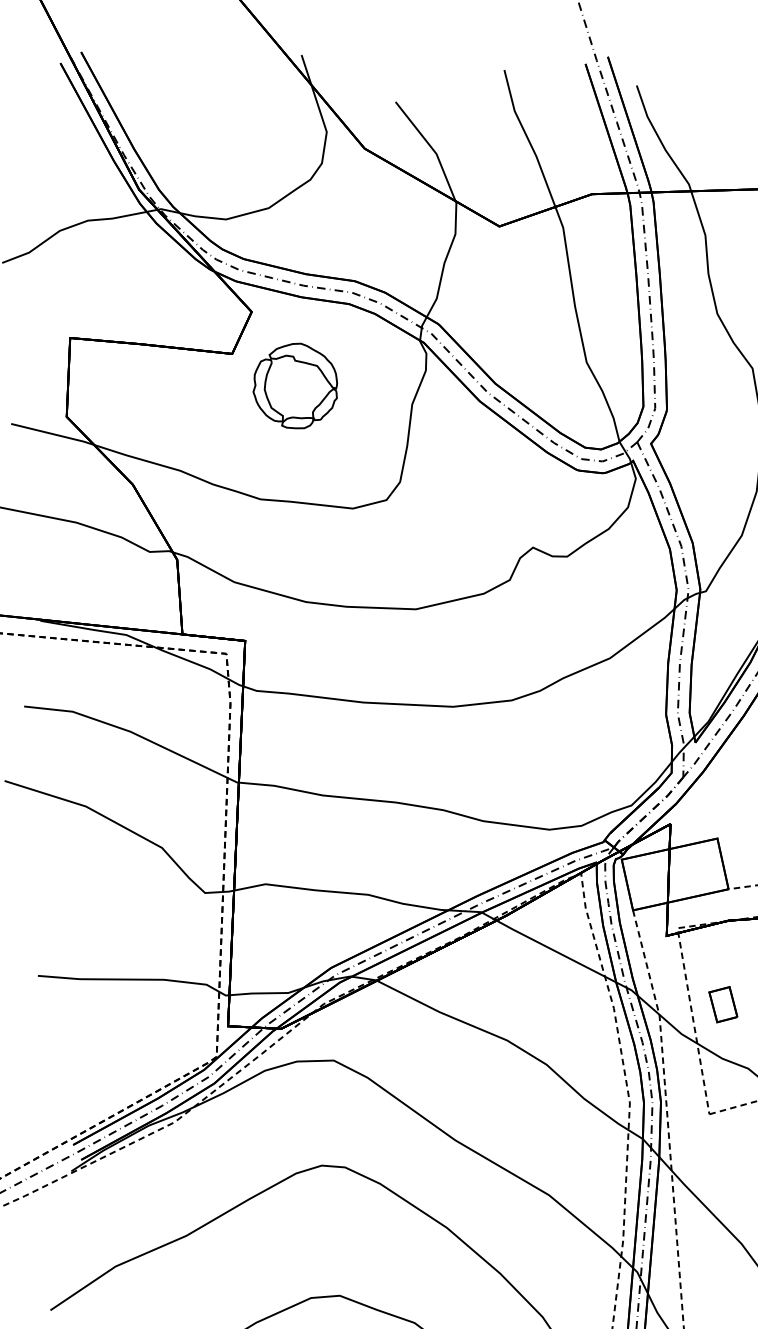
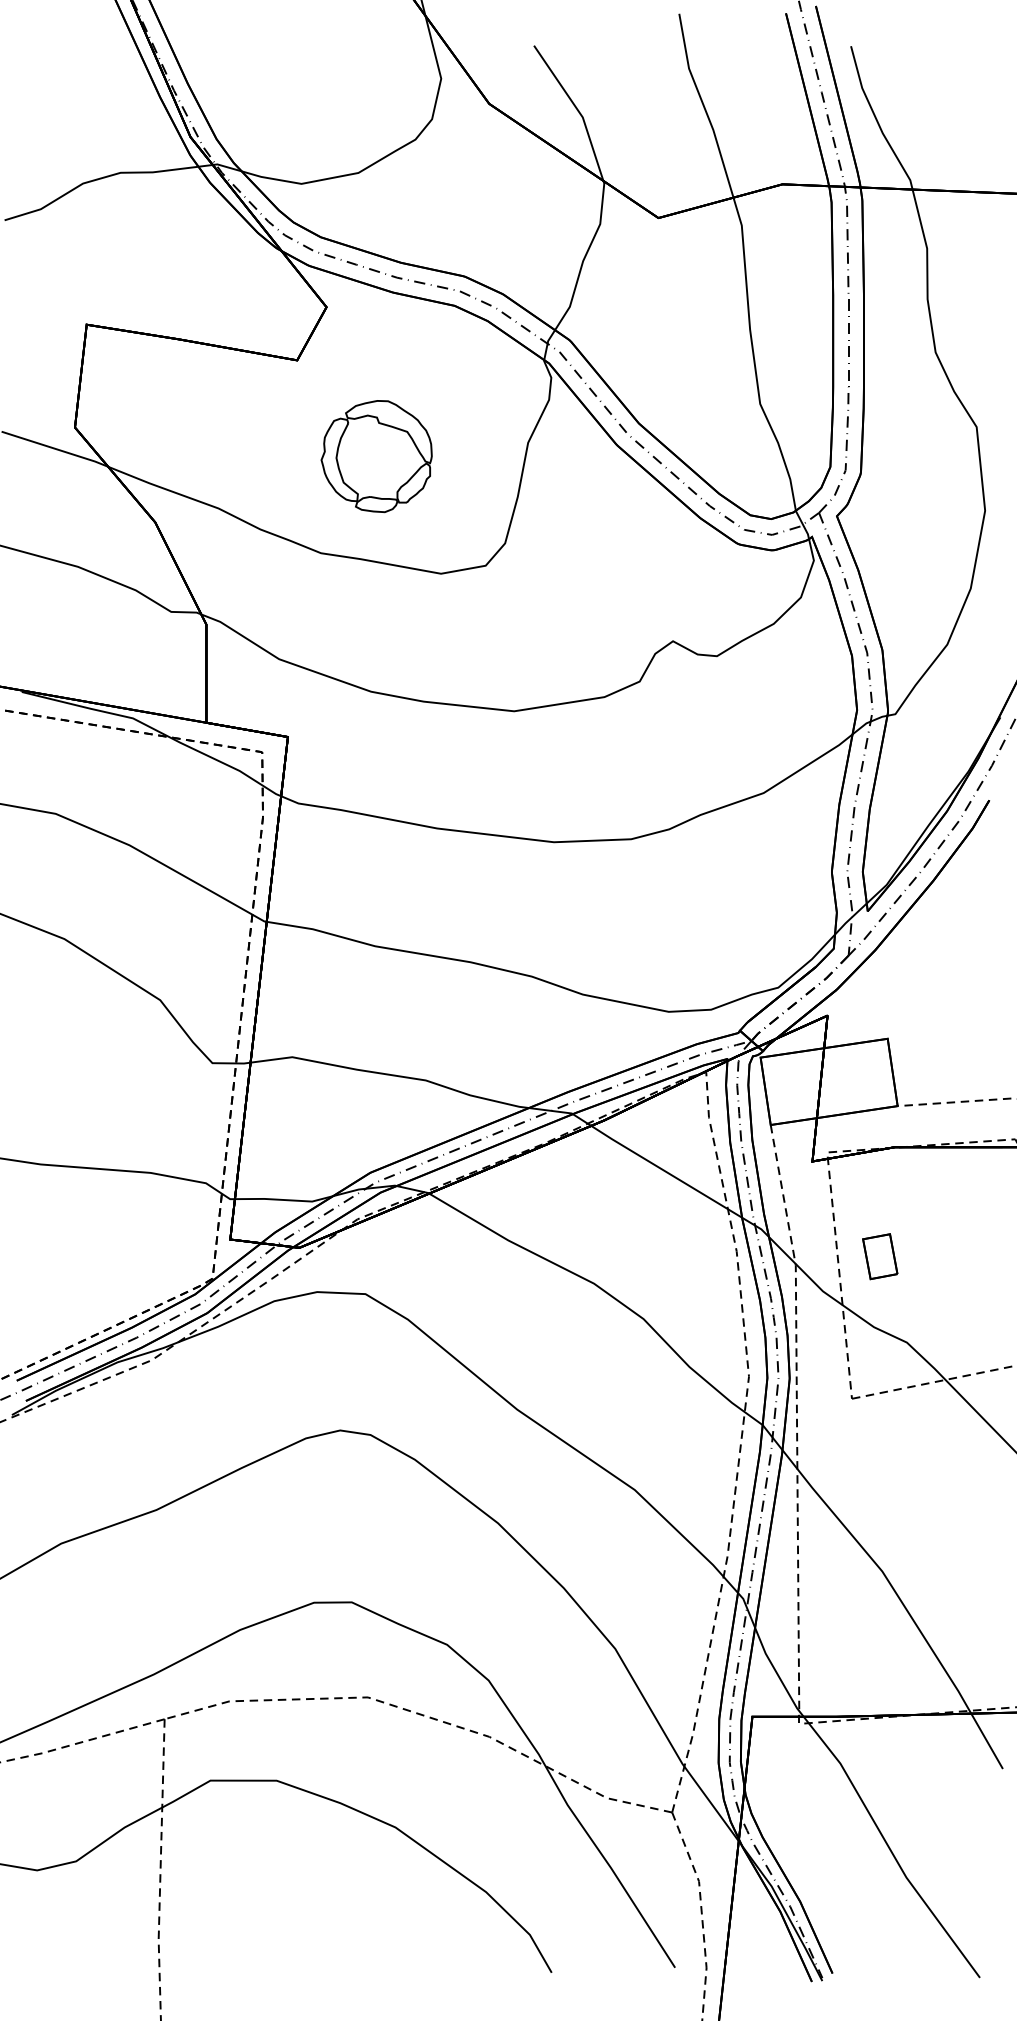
part: (295, 386) -> (376, 456), moved

